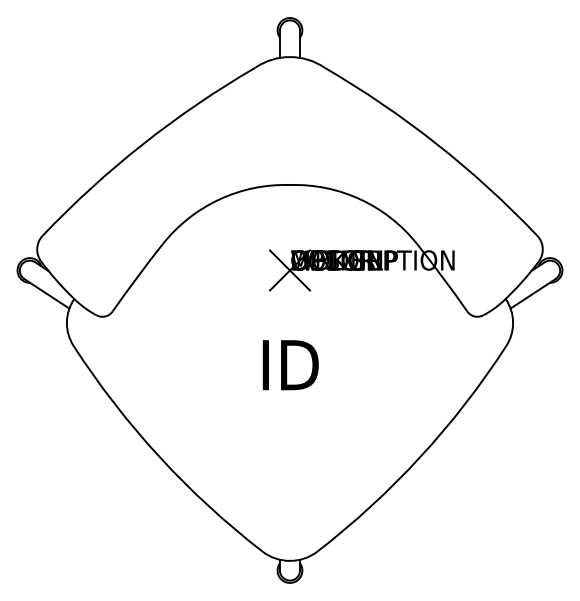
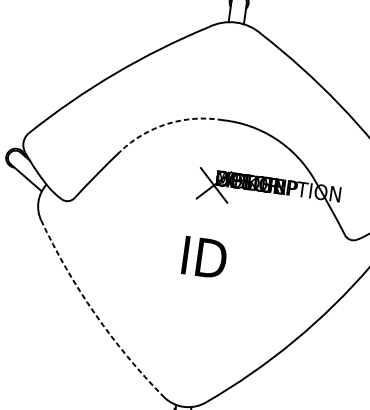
arc: (219, 199) -> (167, 123), solid -> dashed
arc: (159, 456) -> (95, 313), solid -> dashed

